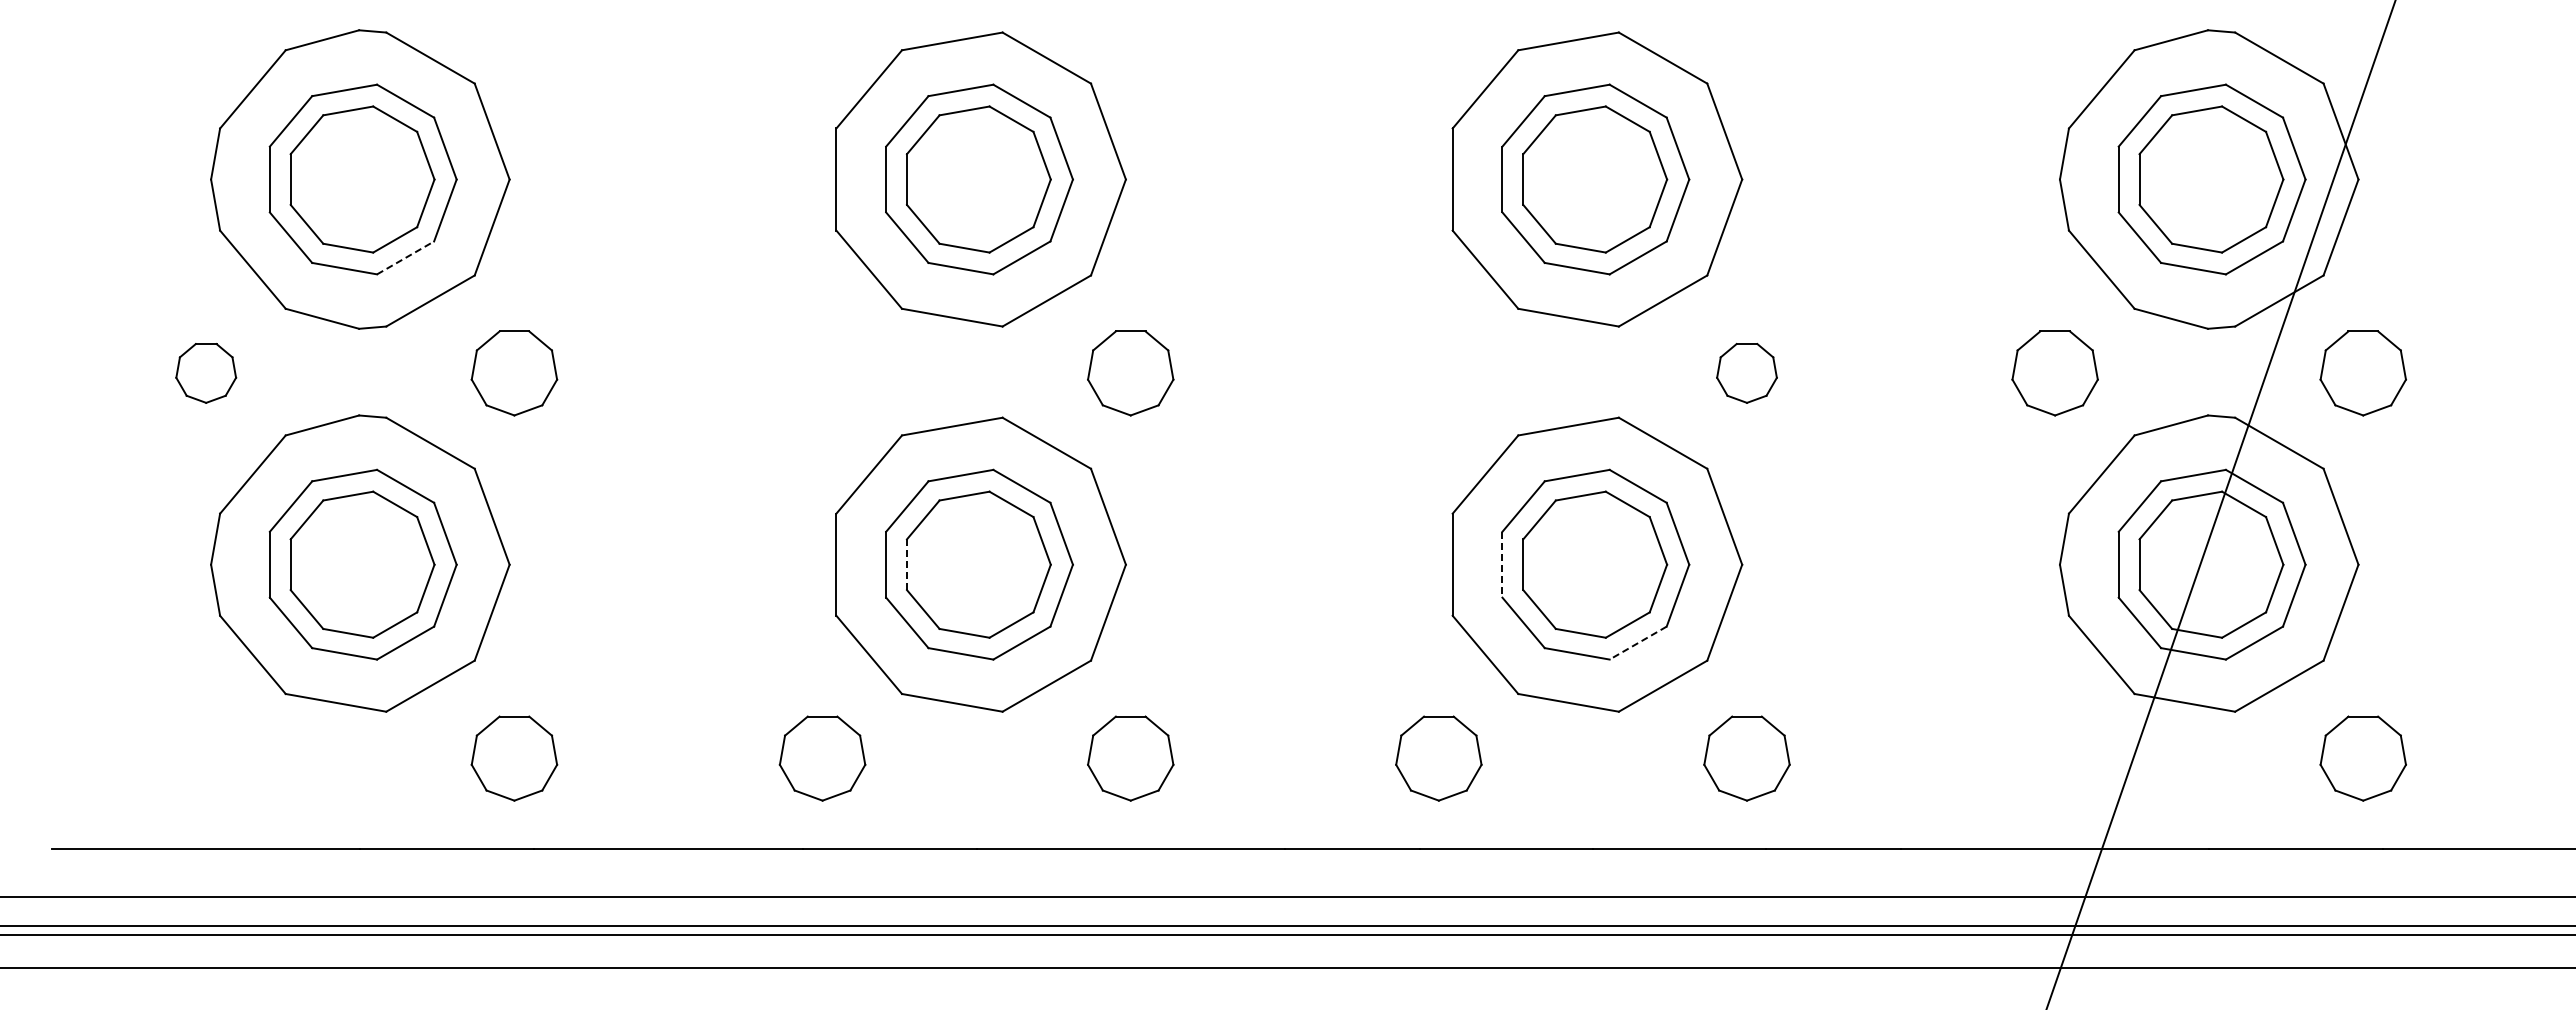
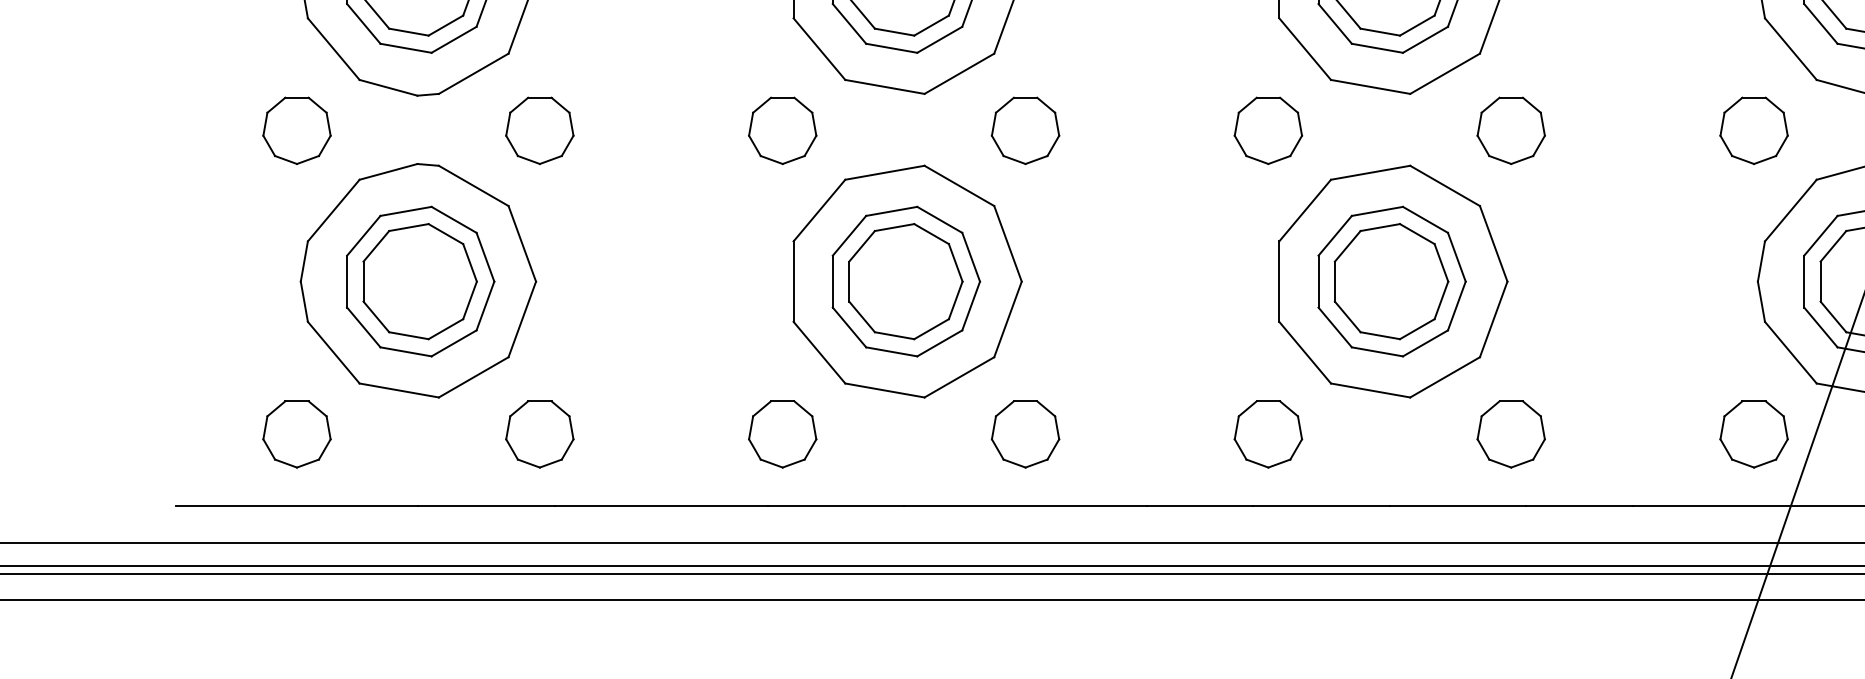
line: (405, 257) -> (454, 39), dashed -> solid
part: (205, 373) -> (296, 130), size x1.43
part: (822, 373) -> (782, 130), added
part: (1438, 373) -> (1268, 130), added
part: (1746, 373) -> (1510, 130), size x1.43
line: (906, 564) -> (848, 281), dashed -> solid
line: (1502, 564) -> (1318, 281), dashed -> solid
line: (1638, 643) -> (1425, 343), dashed -> solid
part: (205, 758) -> (296, 434), added
part: (2054, 758) -> (1753, 434), added

